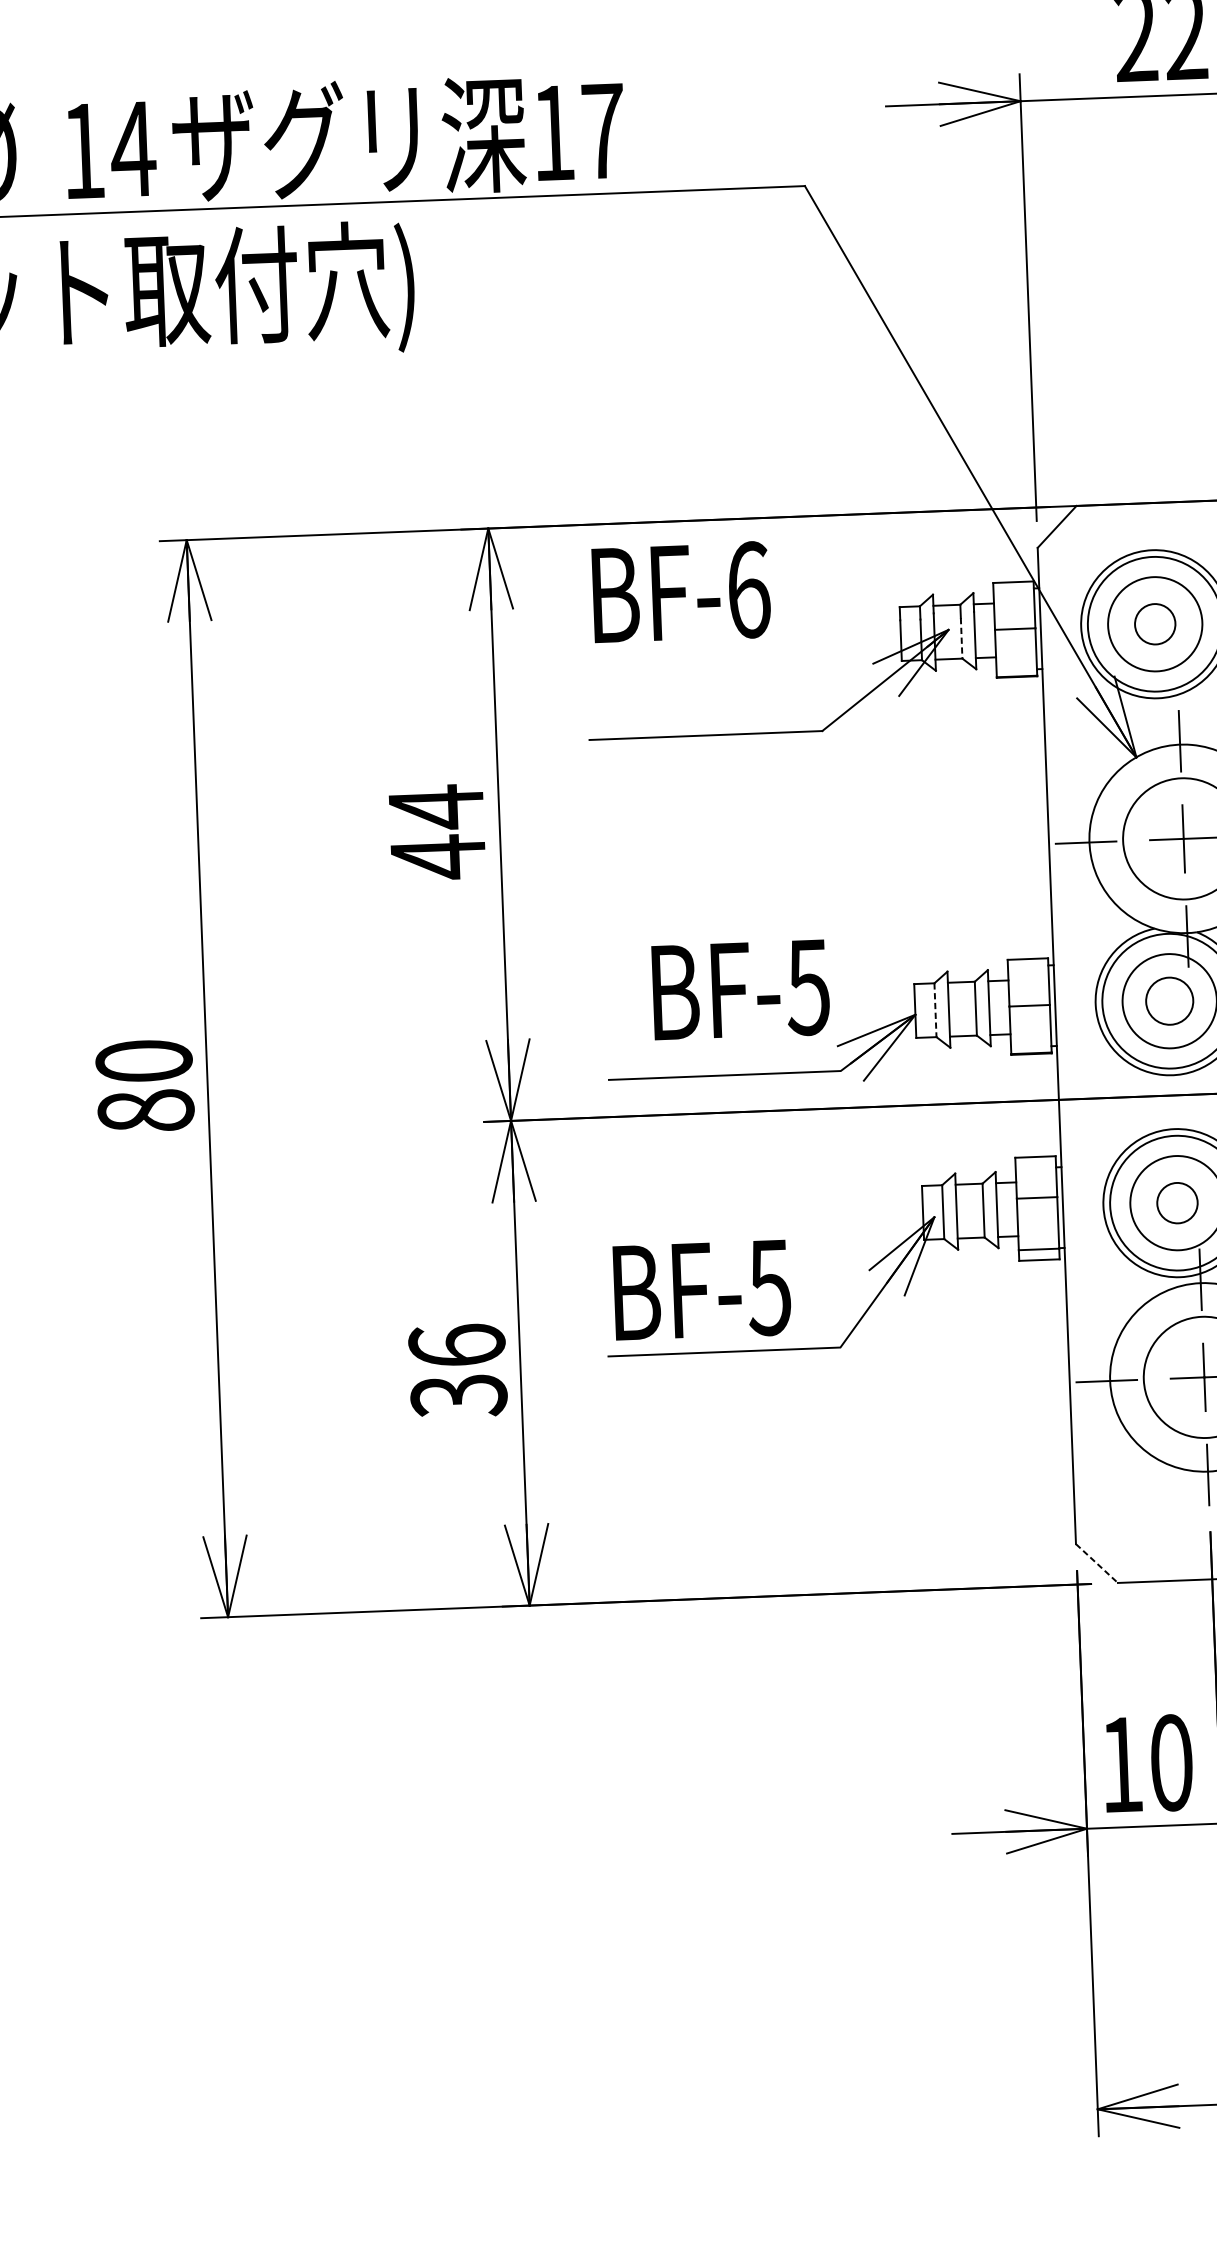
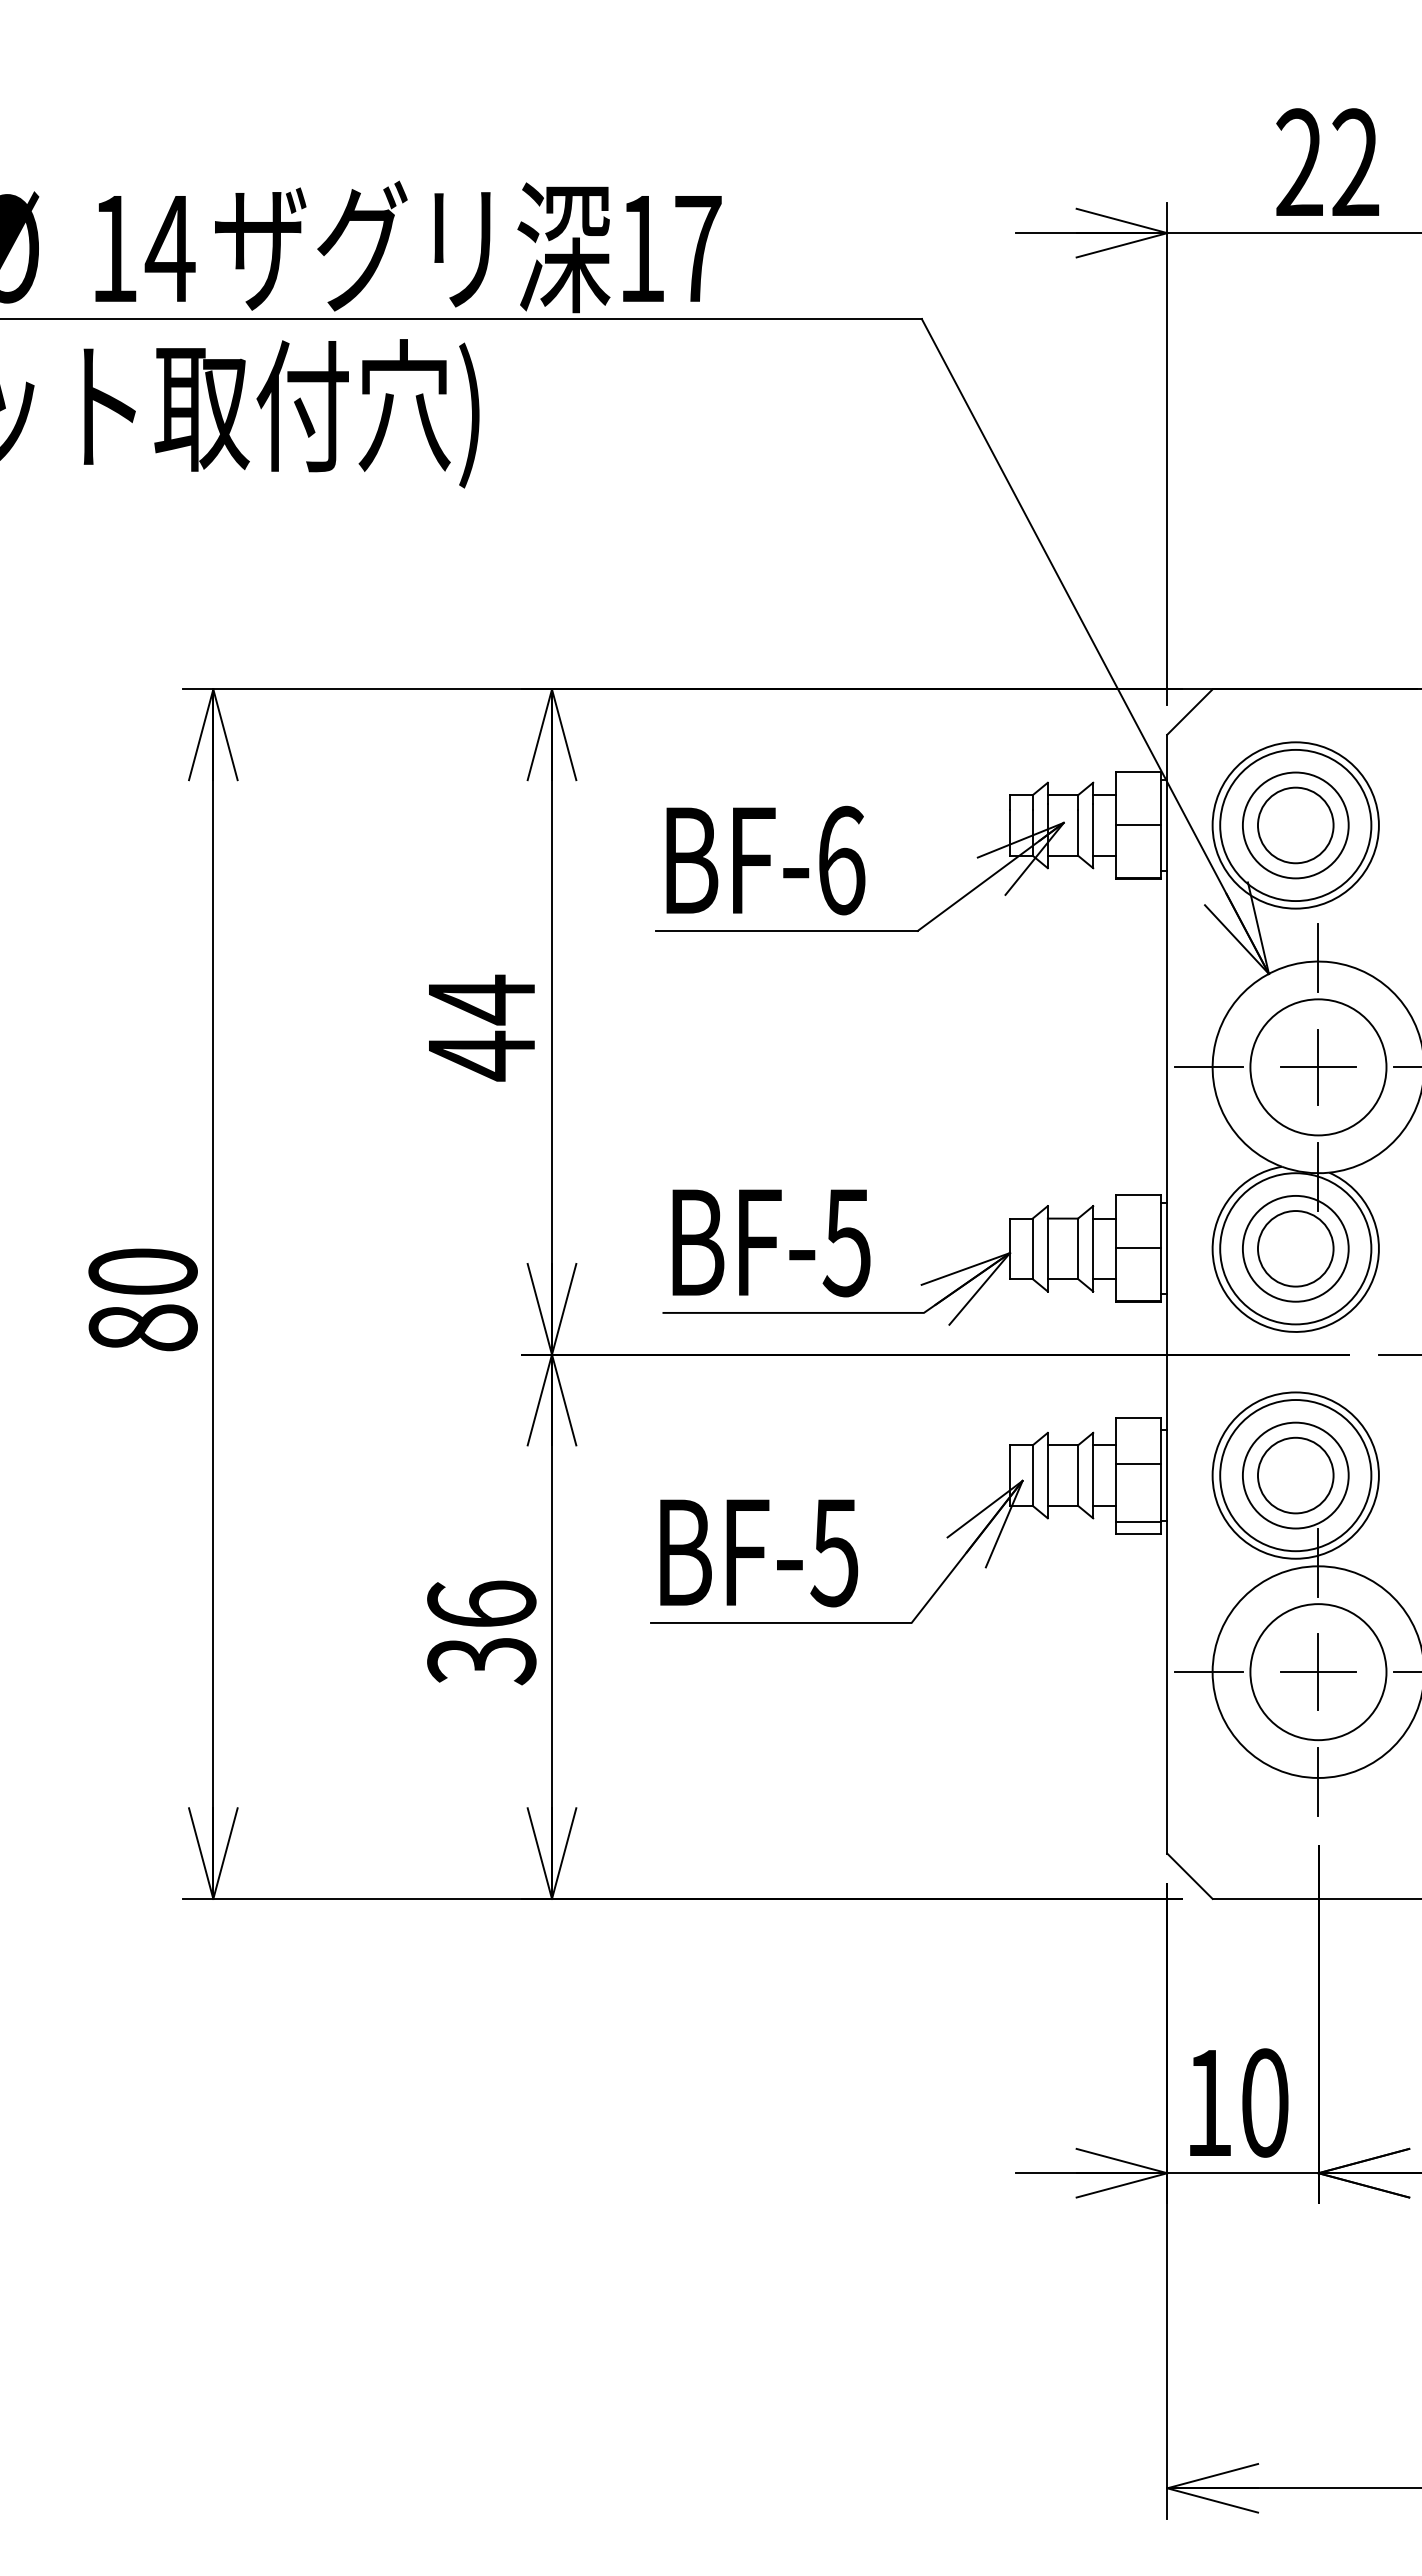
text: (681, 592) -> (765, 860), moved
circle: (1154, 624) -> (1295, 825), size x1.67
line: (962, 637) -> (1078, 832), dashed -> solid
text: (741, 990) -> (771, 1243), moved
circle: (1169, 1000) -> (1295, 1248), size x1.43
line: (935, 1010) -> (1032, 1249), dashed -> solid
circle: (1177, 1203) -> (1295, 1475), size x1.67
line: (1097, 1563) -> (1190, 1876), dashed -> solid

